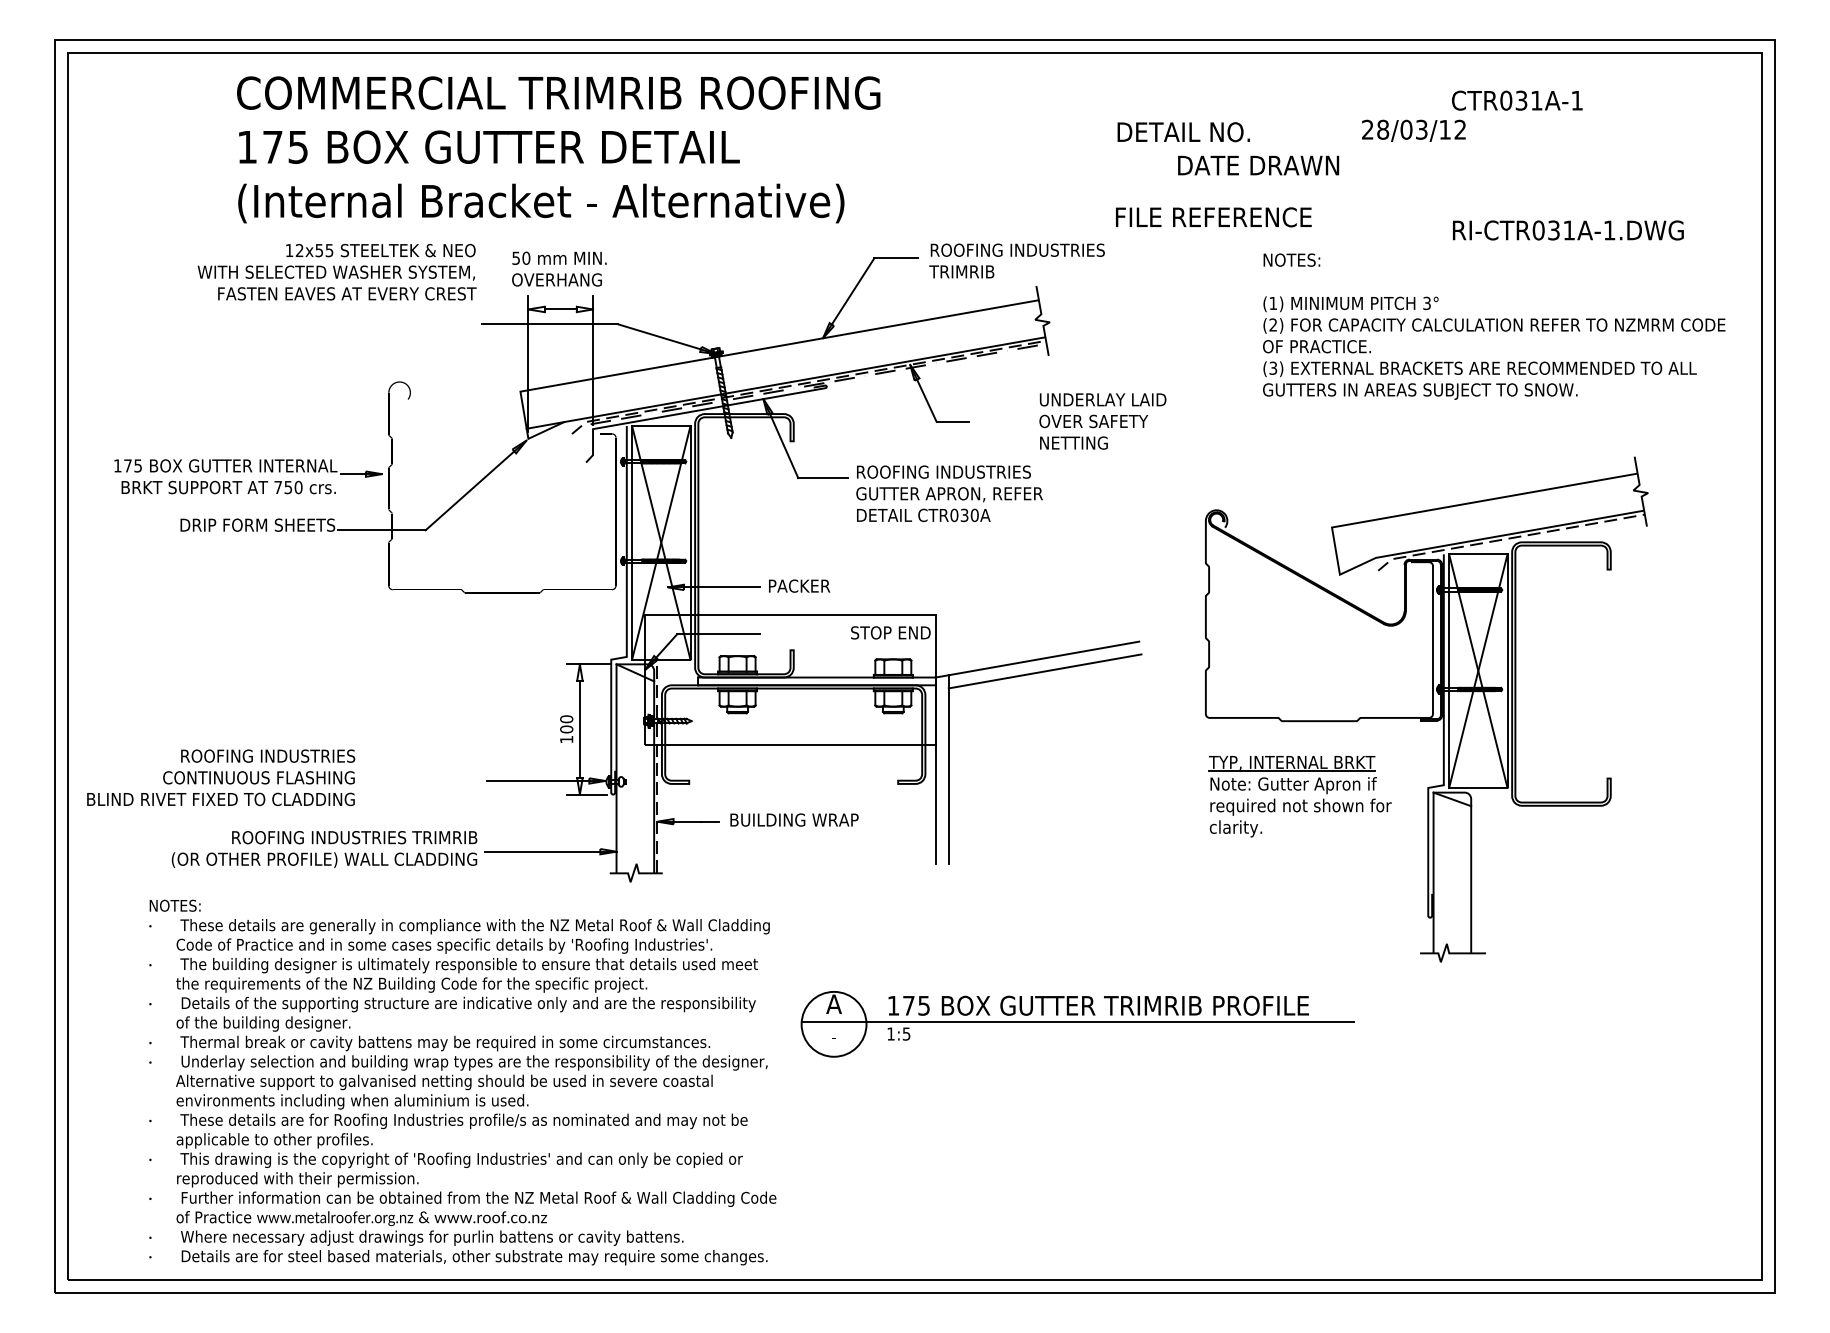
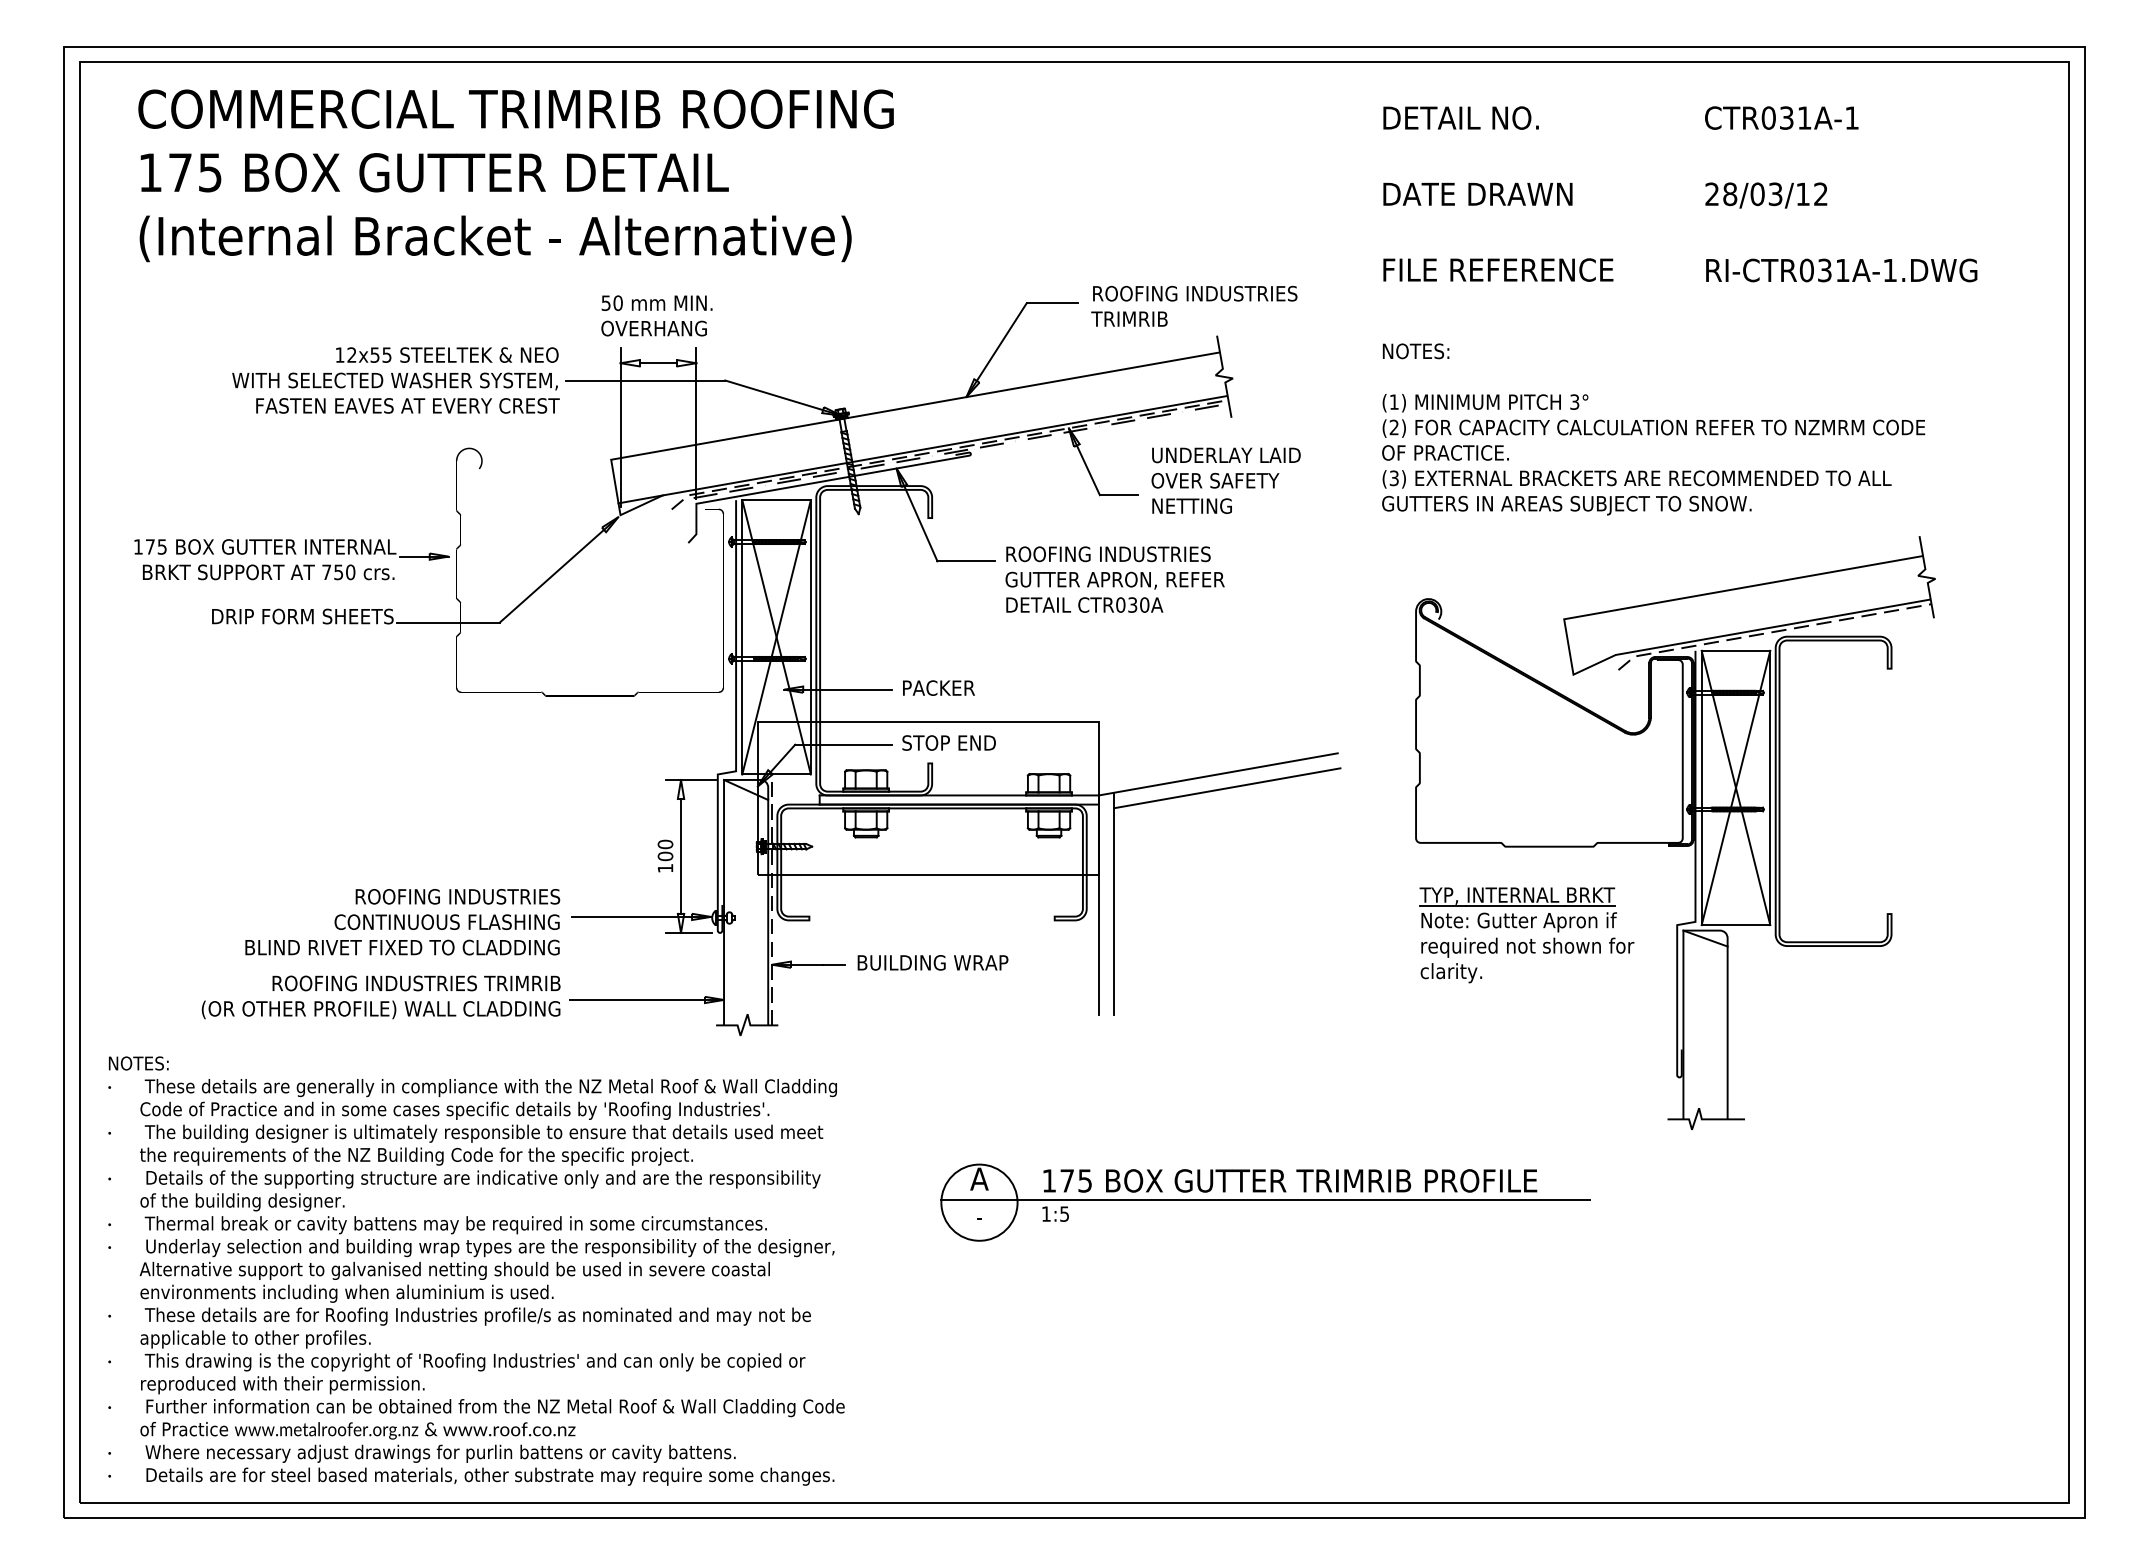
text: (1414, 130) -> (1766, 195), moved
text: (1183, 131) -> (1460, 117), moved
text: (558, 149) -> (515, 175), moved
text: (1213, 216) -> (1498, 269), moved
text: (336, 272) -> (395, 380), moved
text: (1494, 326) -> (1653, 429), moved
text: (1102, 421) -> (1225, 480), moved
text: (890, 632) -> (948, 742), moved
text: (220, 778) -> (402, 922), moved
text: (462, 1082) -> (476, 1270), moved

